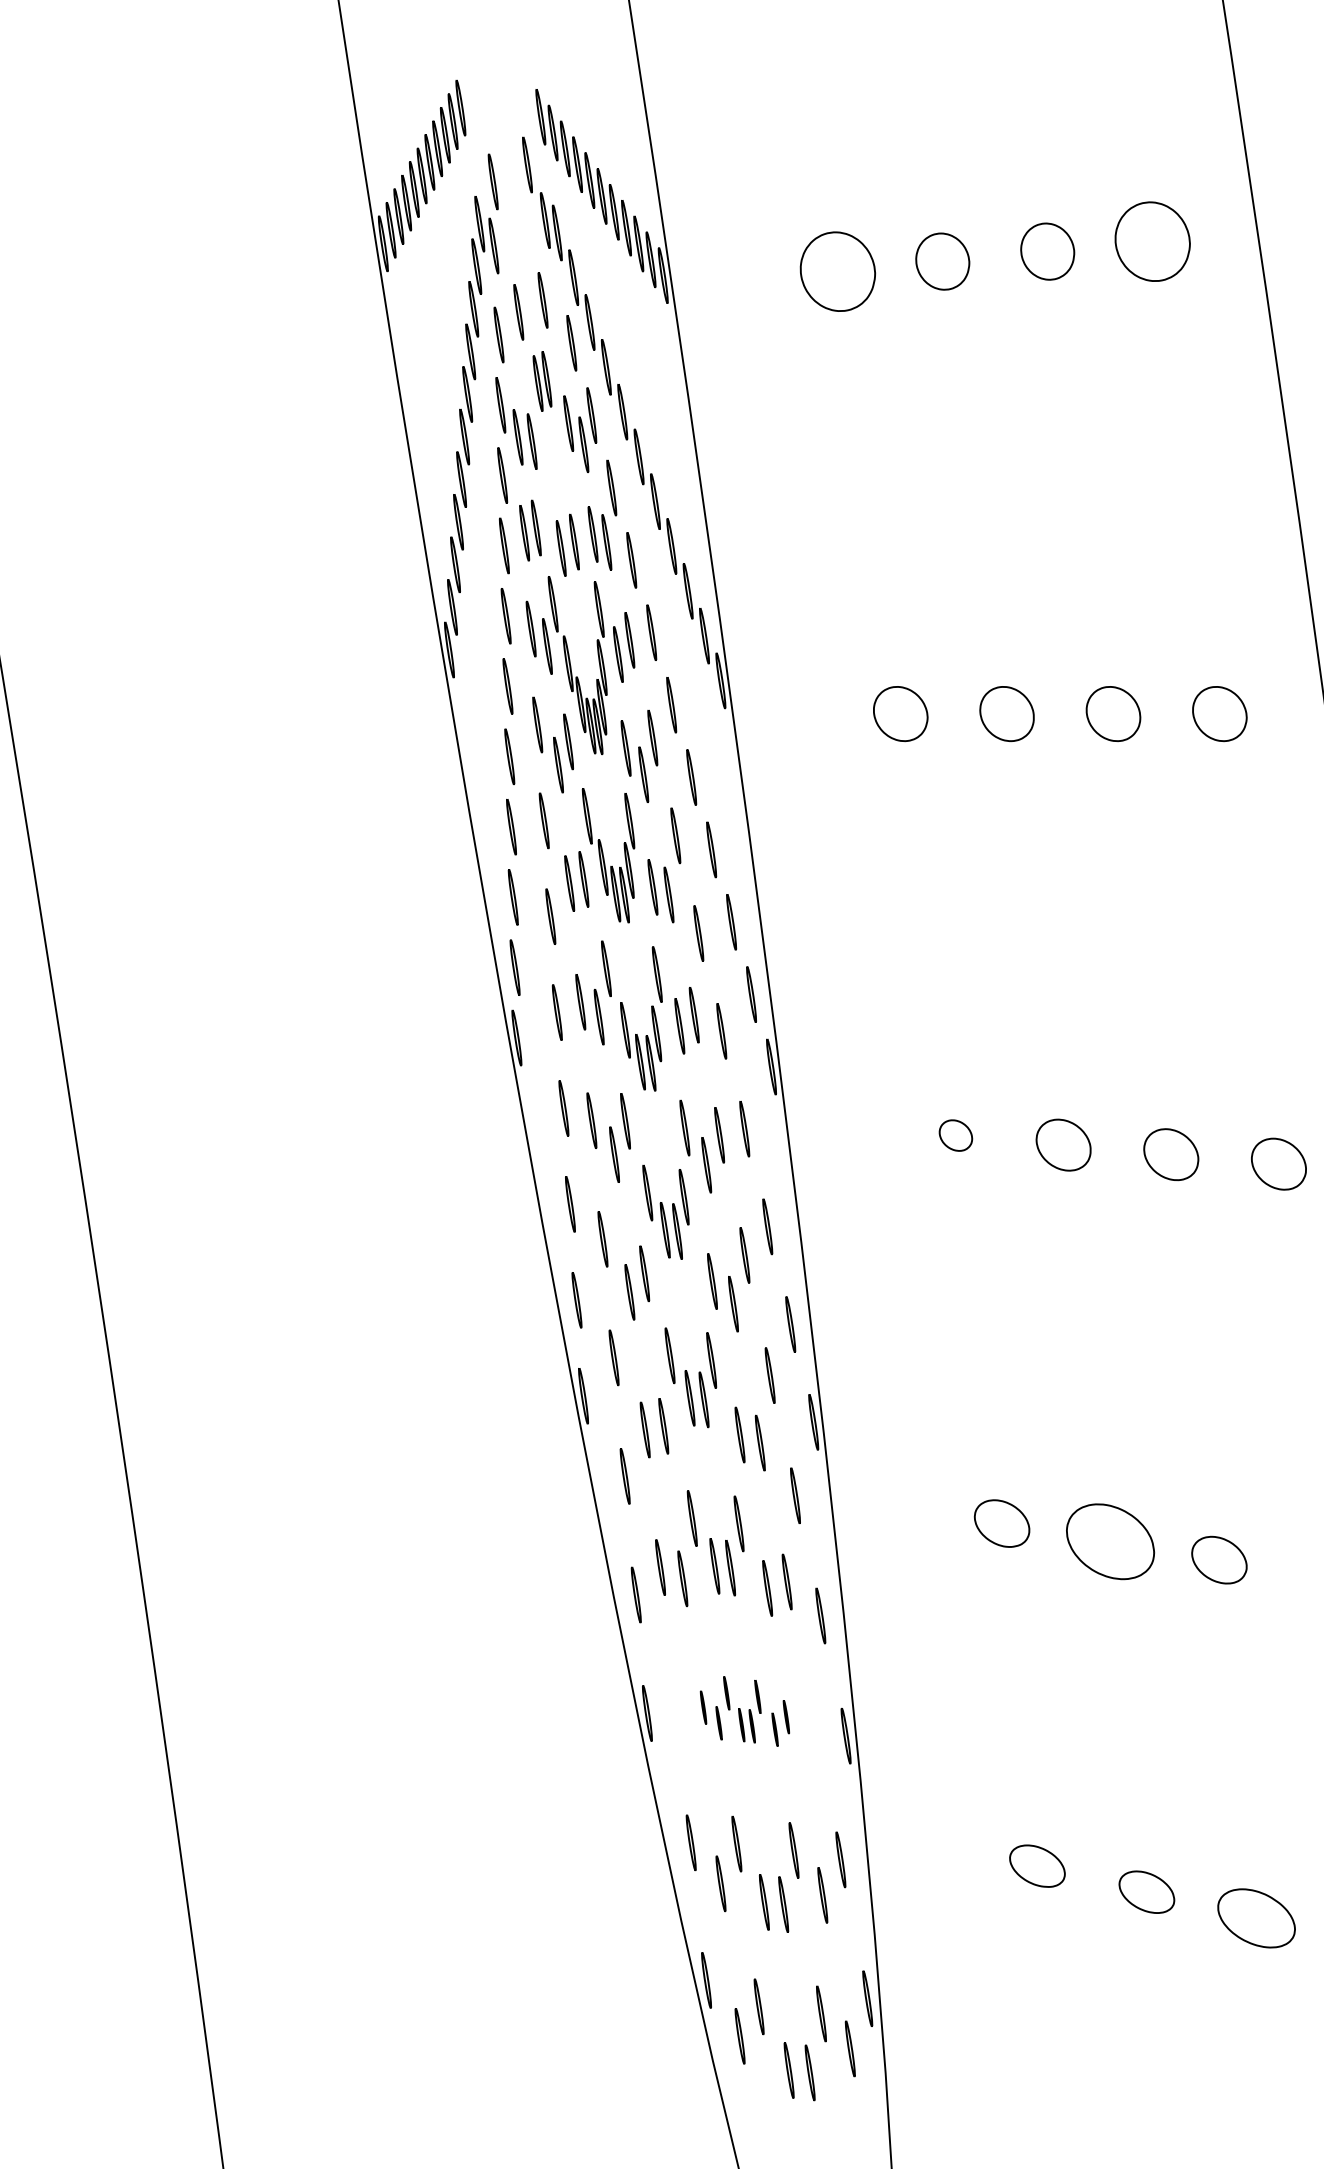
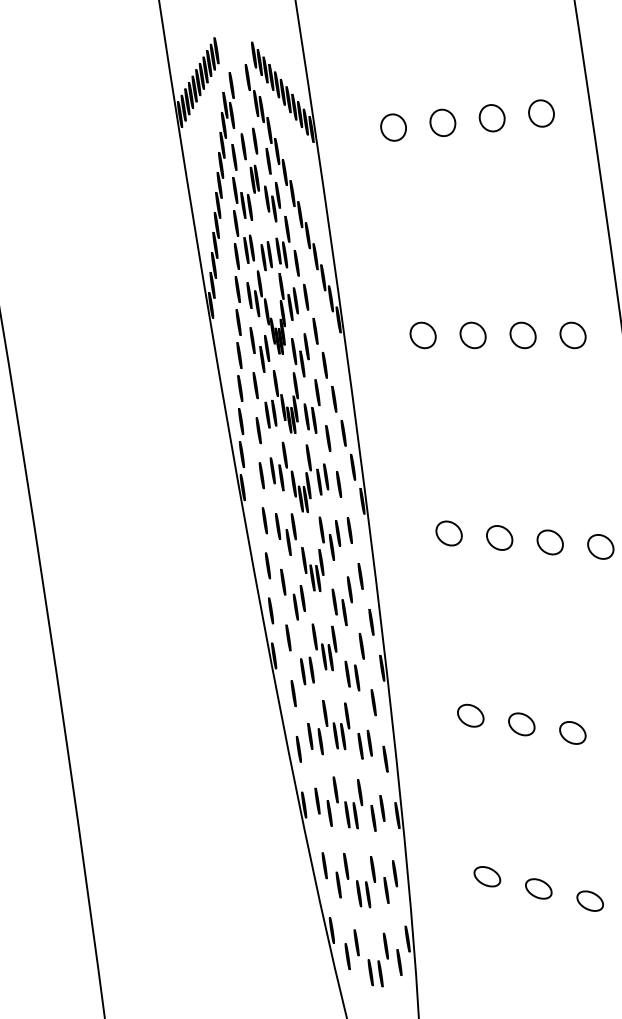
part: (1152, 241) -> (541, 113), size x0.71
part: (837, 271) -> (393, 127), size x0.71
part: (954, 1135) -> (448, 533), size x1.67
part: (1110, 1542) -> (521, 724), size x0.62
part: (743, 1710) -> (349, 803), size x1.67
part: (1254, 1916) -> (589, 900), size x0.71

